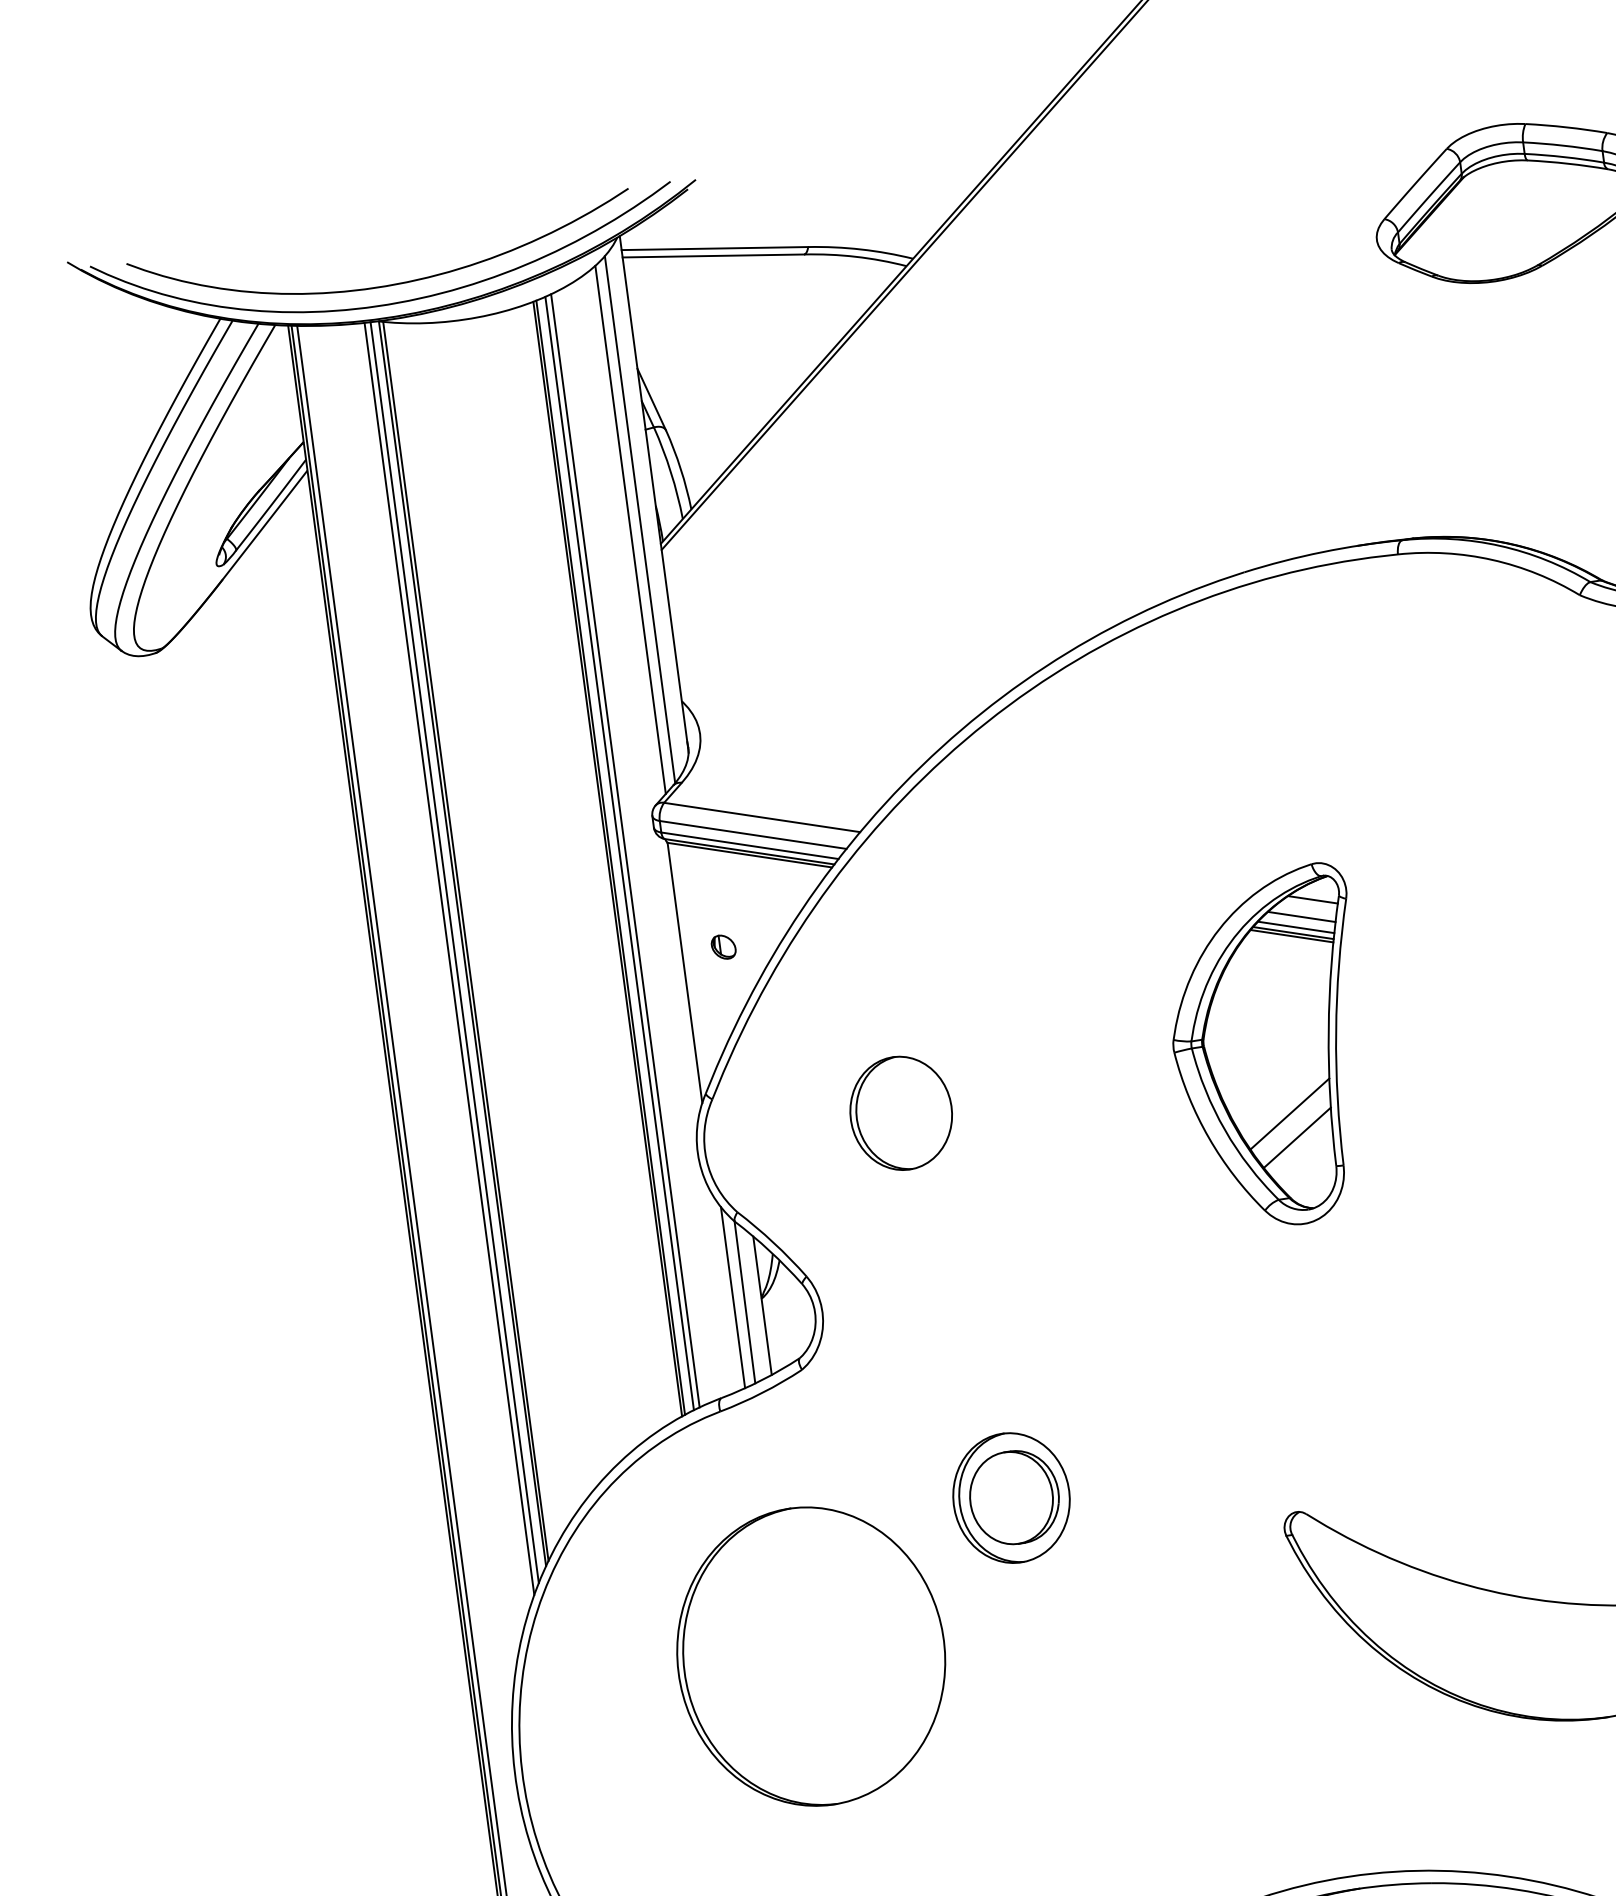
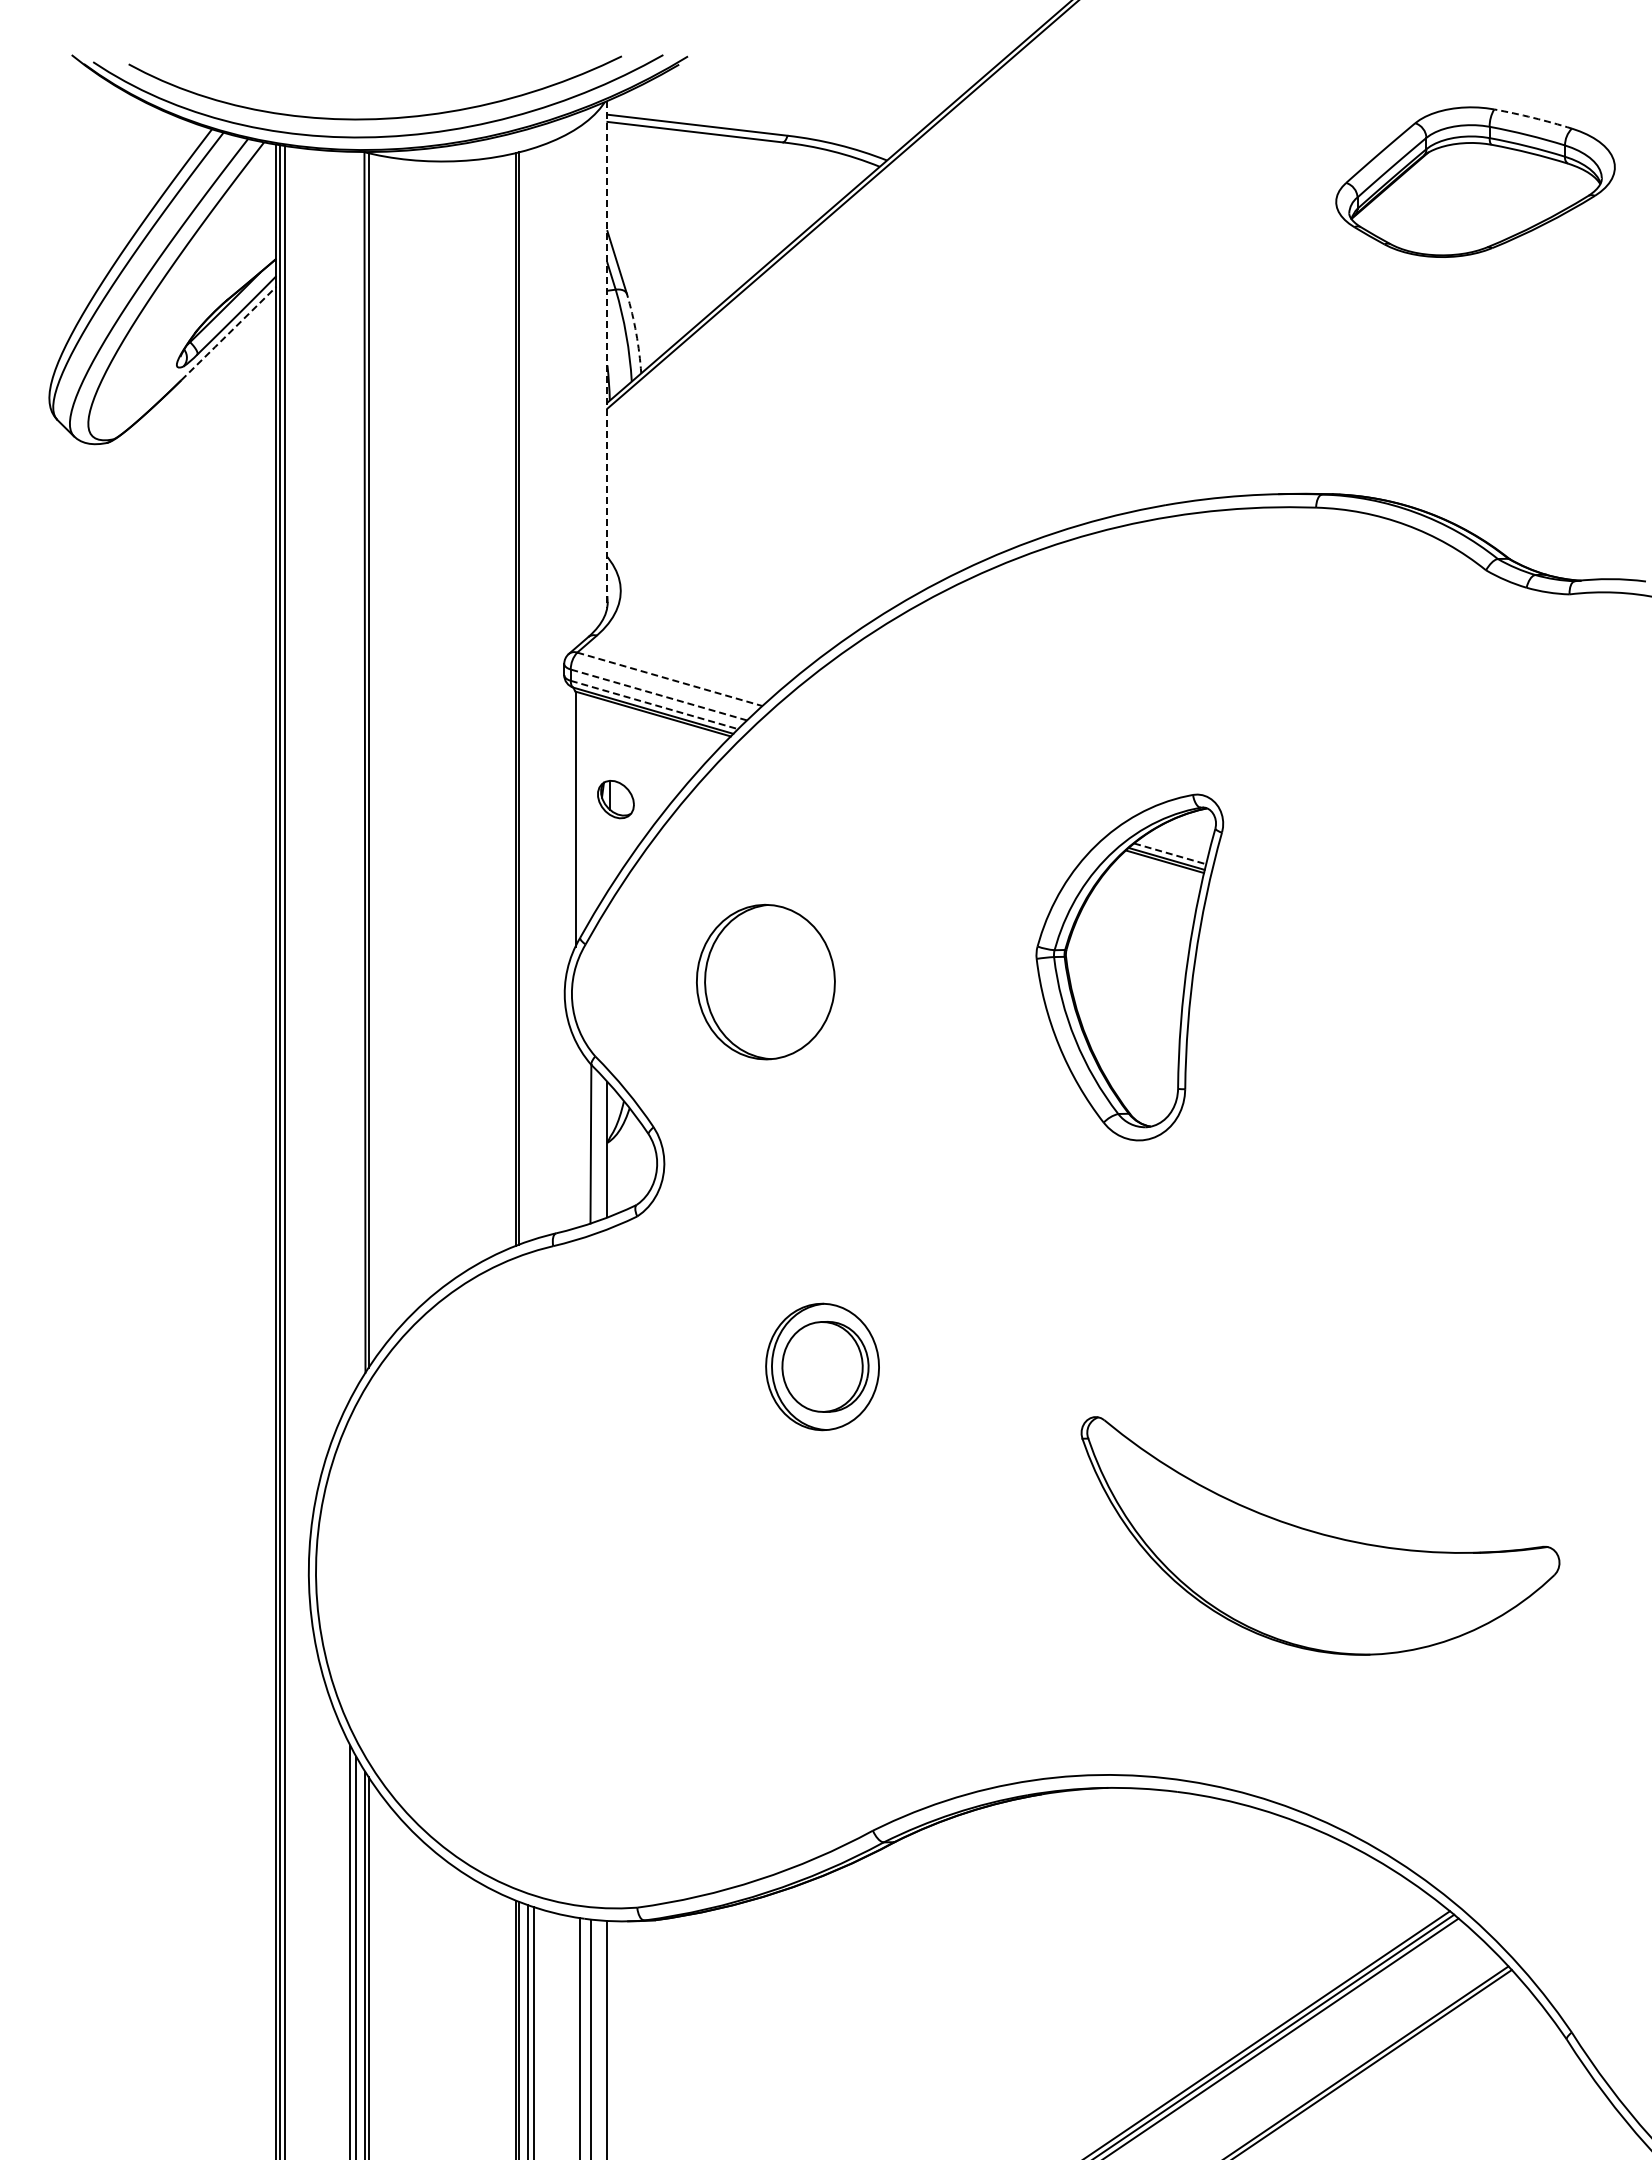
arc: (1566, 126) -> (1533, 117), solid -> dashed
arc: (681, 469) -> (636, 333), solid -> dashed
line: (654, 494) -> (607, 354), solid -> dashed
line: (640, 519) -> (590, 376), removed
line: (265, 523) -> (229, 332), solid -> dashed
line: (631, 529) -> (580, 385), removed
line: (762, 817) -> (670, 679), solid -> dashed
line: (752, 834) -> (658, 694), solid -> dashed
line: (750, 846) -> (654, 705), solid -> dashed
line: (625, 850) -> (533, 693), removed
line: (619, 853) -> (527, 695), removed
line: (1312, 899) -> (1189, 829), removed
line: (1301, 917) -> (1176, 844), removed
line: (1296, 927) -> (1170, 853), solid -> dashed
part: (723, 946) -> (616, 798), size x1.6
line: (454, 952) -> (356, 769), removed
line: (449, 958) -> (350, 774), removed
part: (900, 1113) -> (765, 982), size x1.4
line: (1289, 1113) -> (1139, 1032), removed
line: (1297, 1137) -> (1144, 1056), removed
line: (733, 1296) -> (580, 1137), removed
part: (810, 1656) -> (608, 1493), removed

